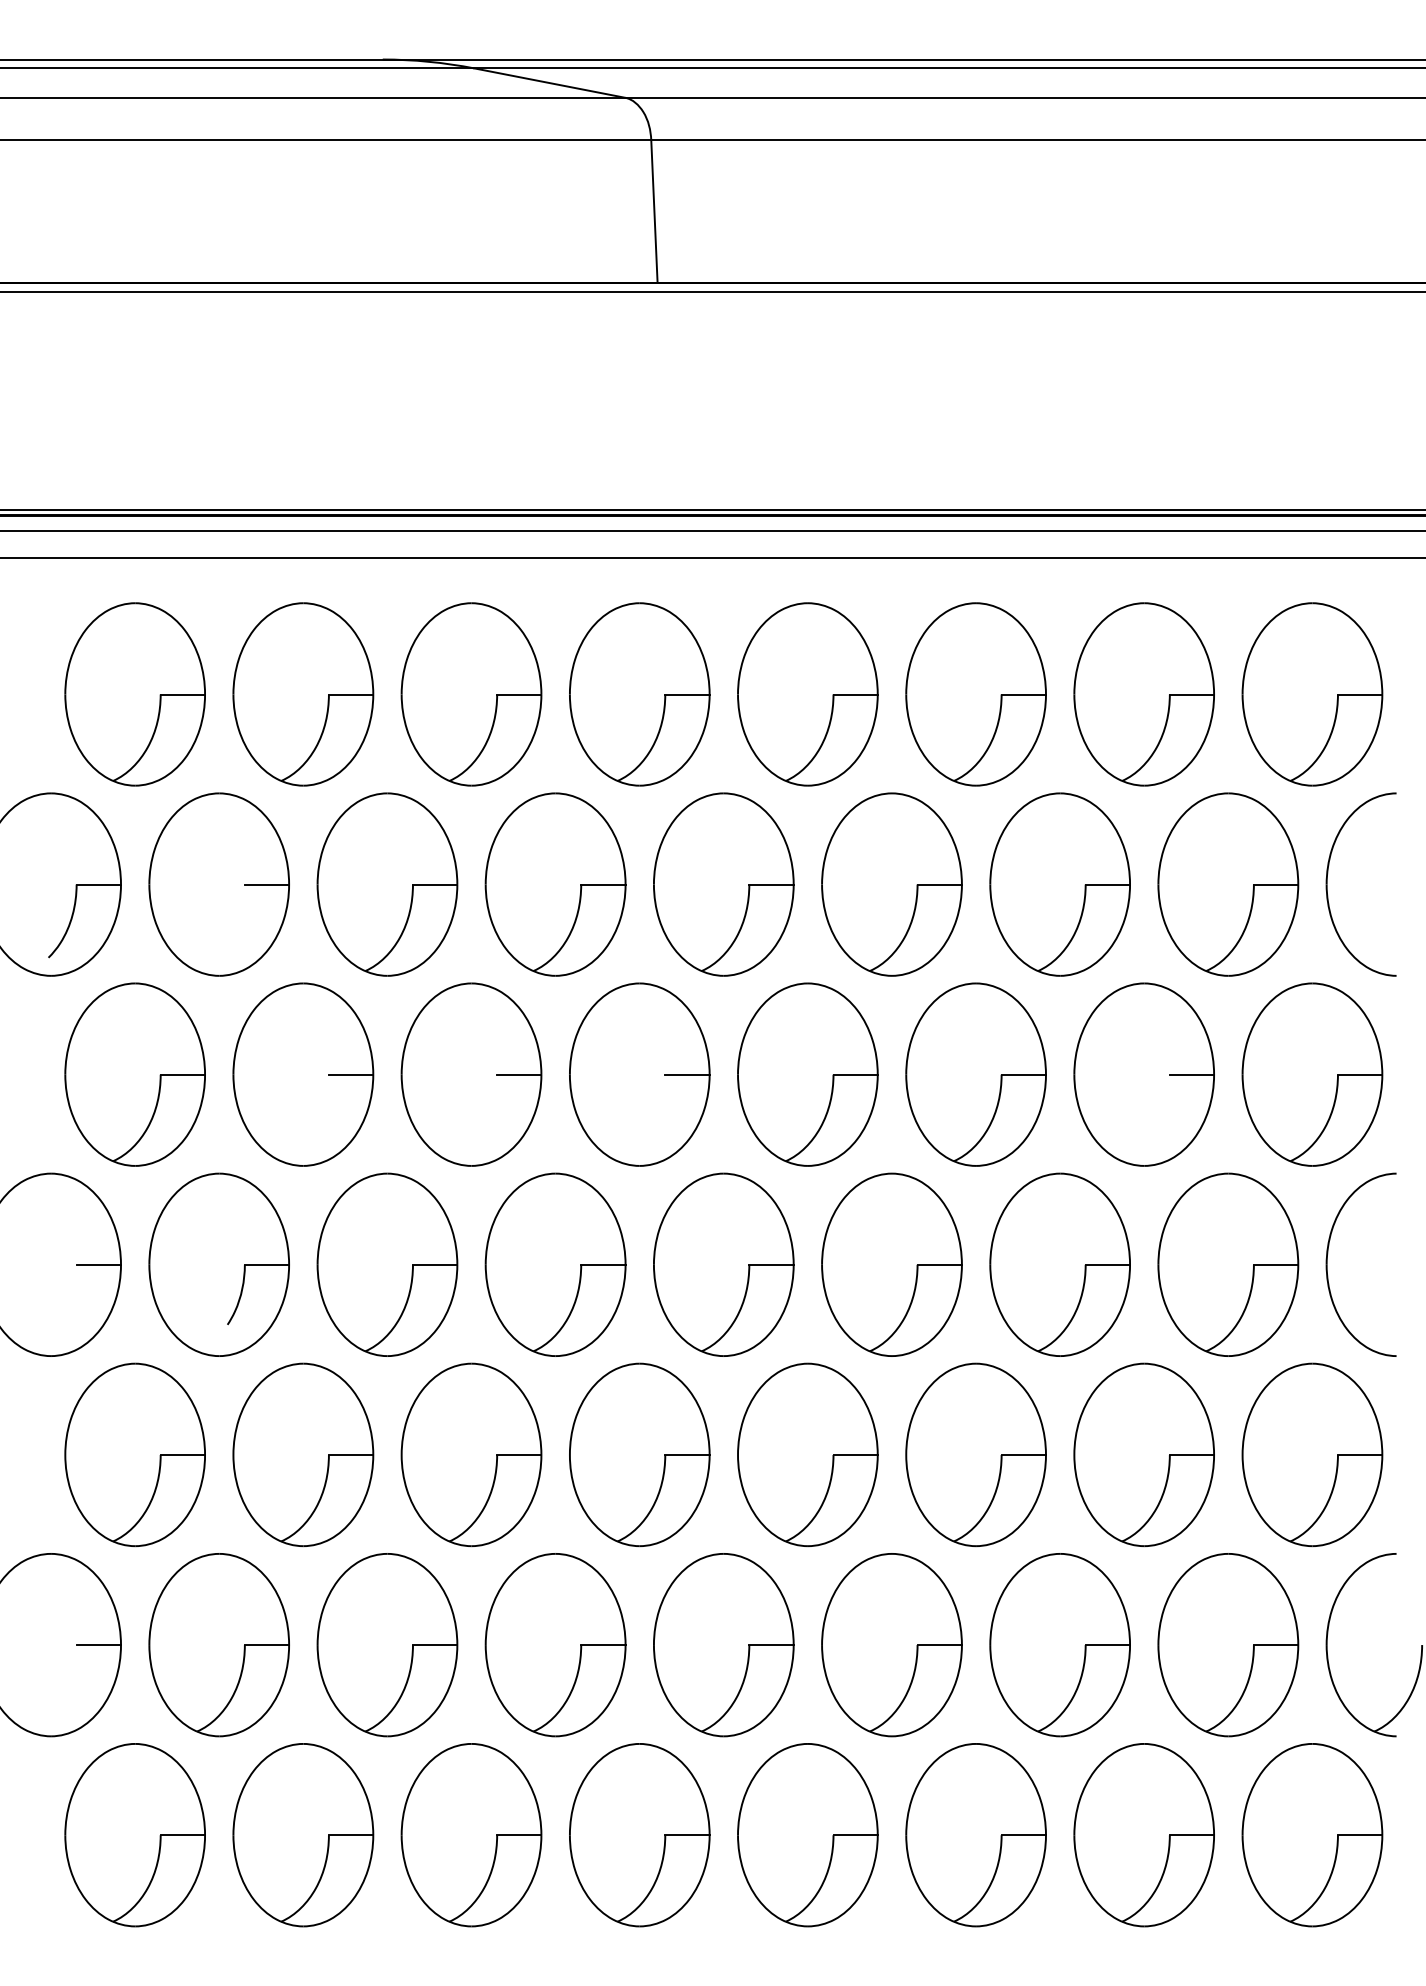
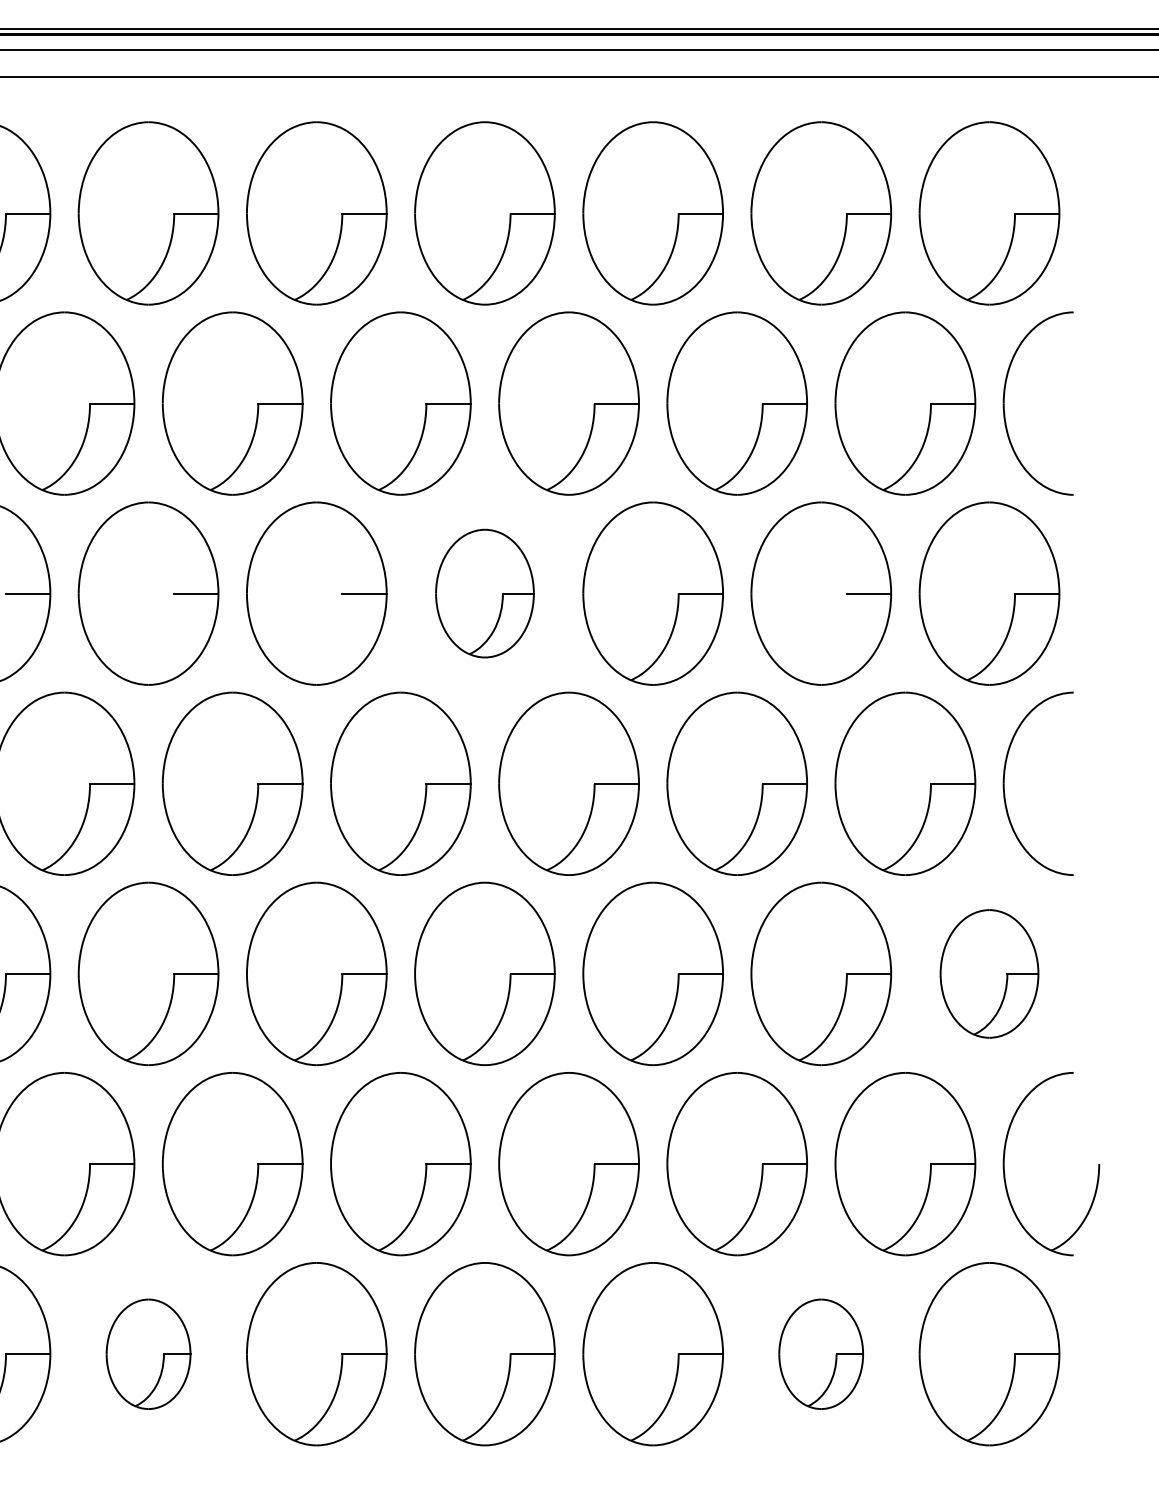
part: (807, 1074) -> (484, 593), size x0.7
part: (1312, 1454) -> (989, 973), size x0.7
part: (471, 1835) -> (148, 1354), size x0.6
part: (1143, 1835) -> (820, 1354), size x0.6

